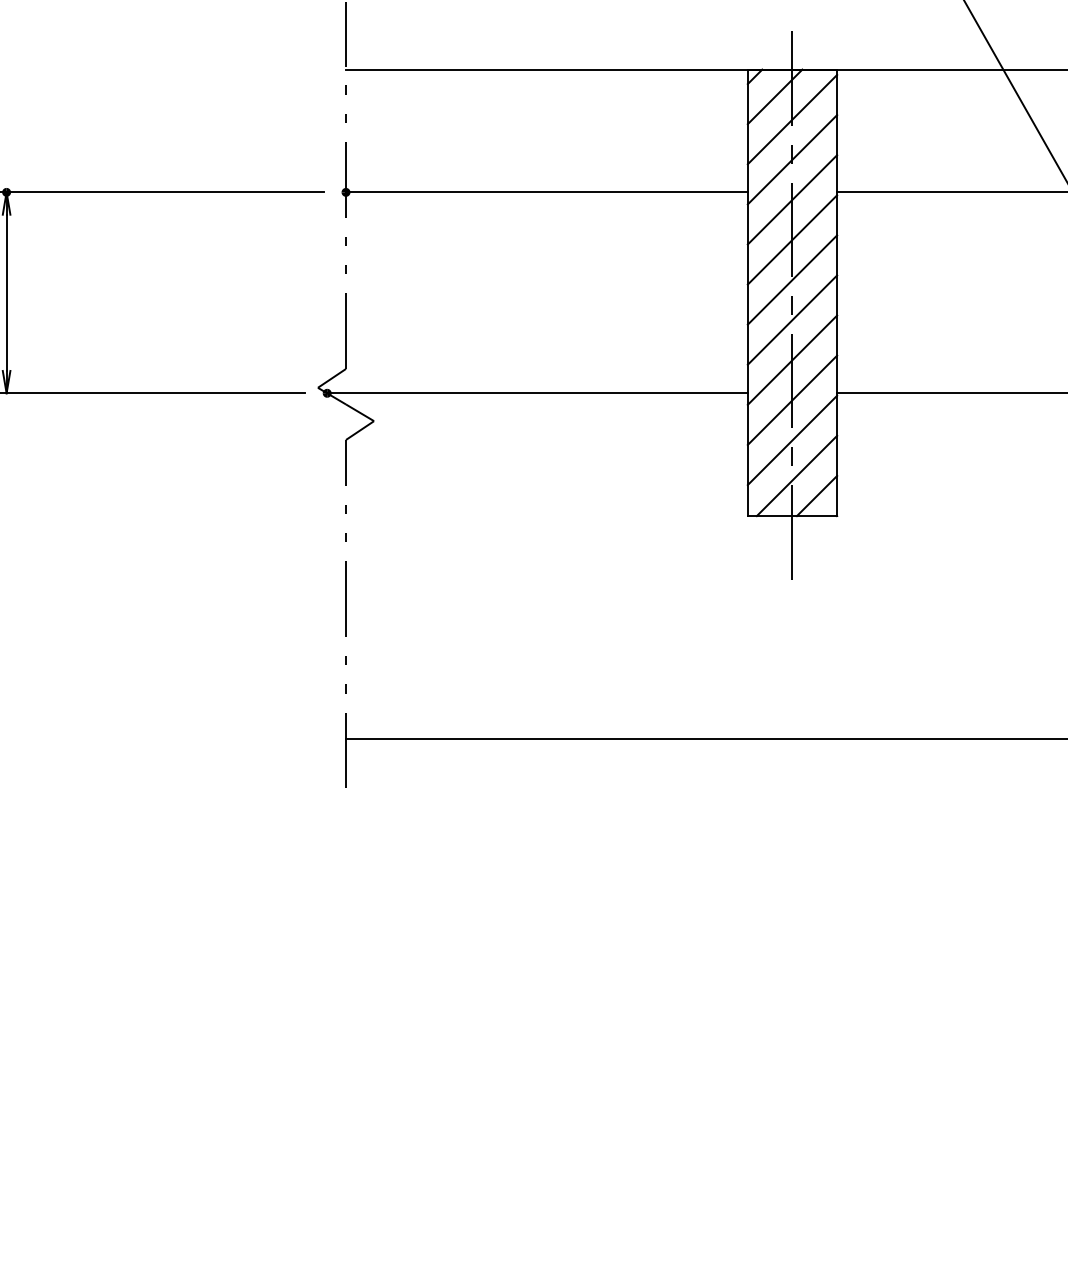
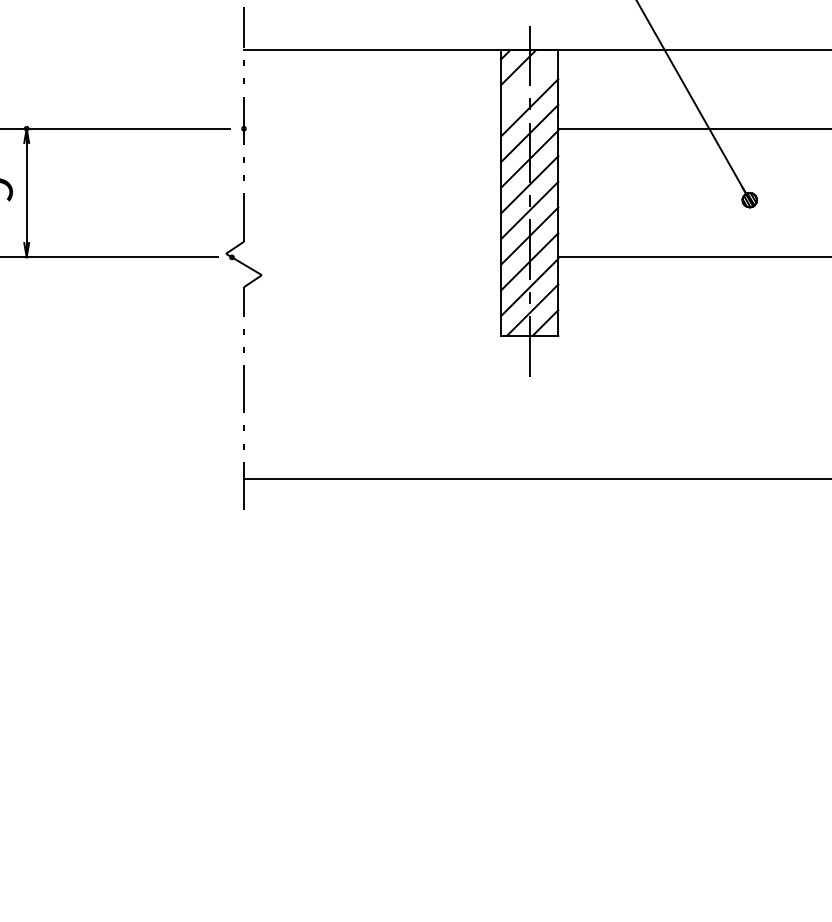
line: (792, 118) -> (529, 81), removed
line: (546, 192) -> (372, 128), removed
line: (537, 393) -> (366, 257), removed

